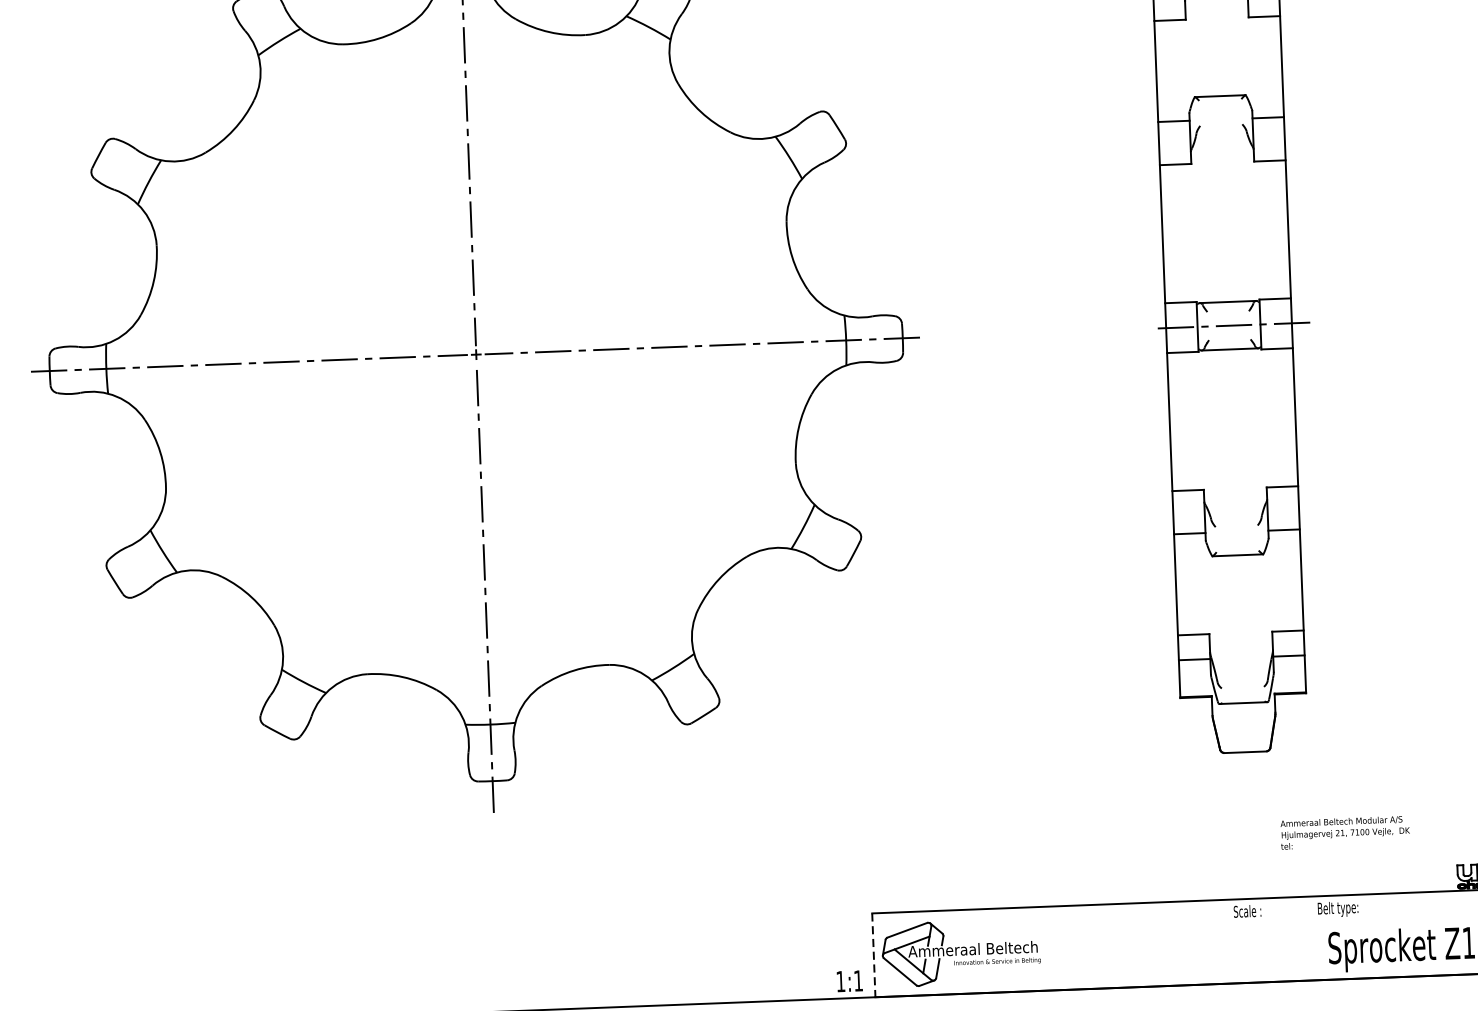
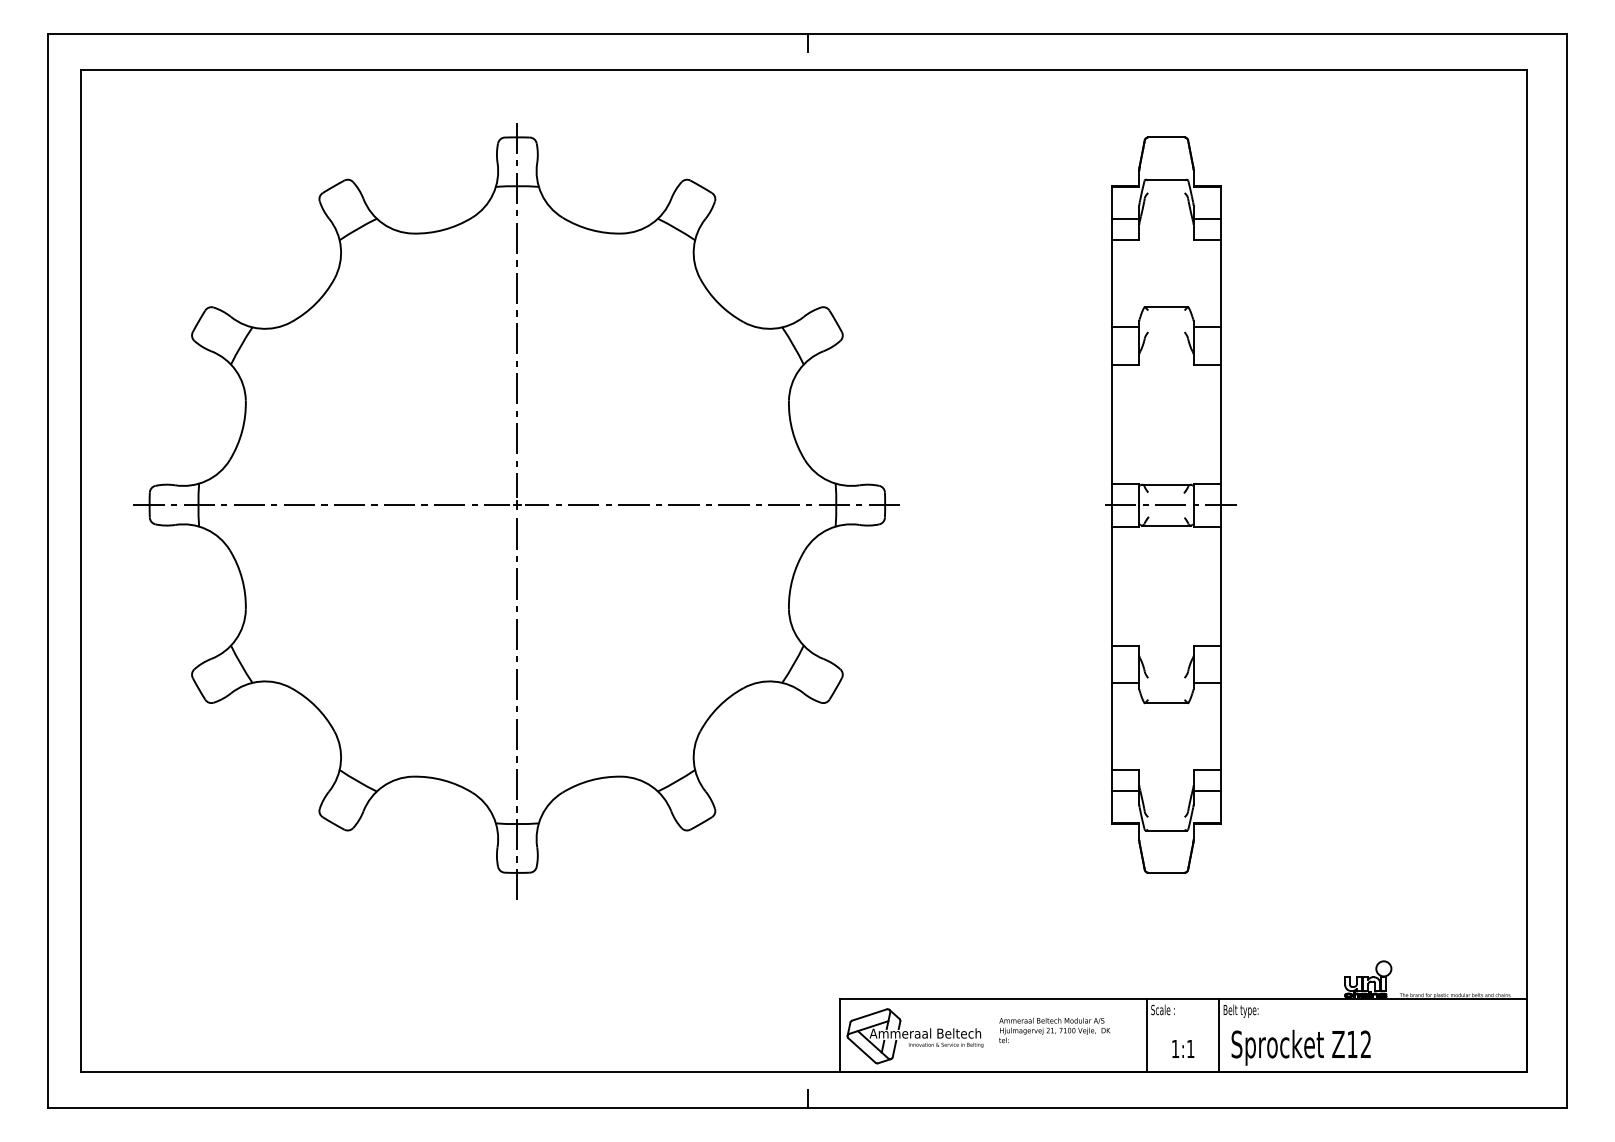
text: (1344, 832) -> (1054, 1030), moved
line: (1314, 938) -> (1219, 1035), added
line: (1230, 941) -> (1147, 1035), added
line: (873, 955) -> (839, 1035), dashed -> solid
text: (850, 980) -> (1183, 1048), moved

